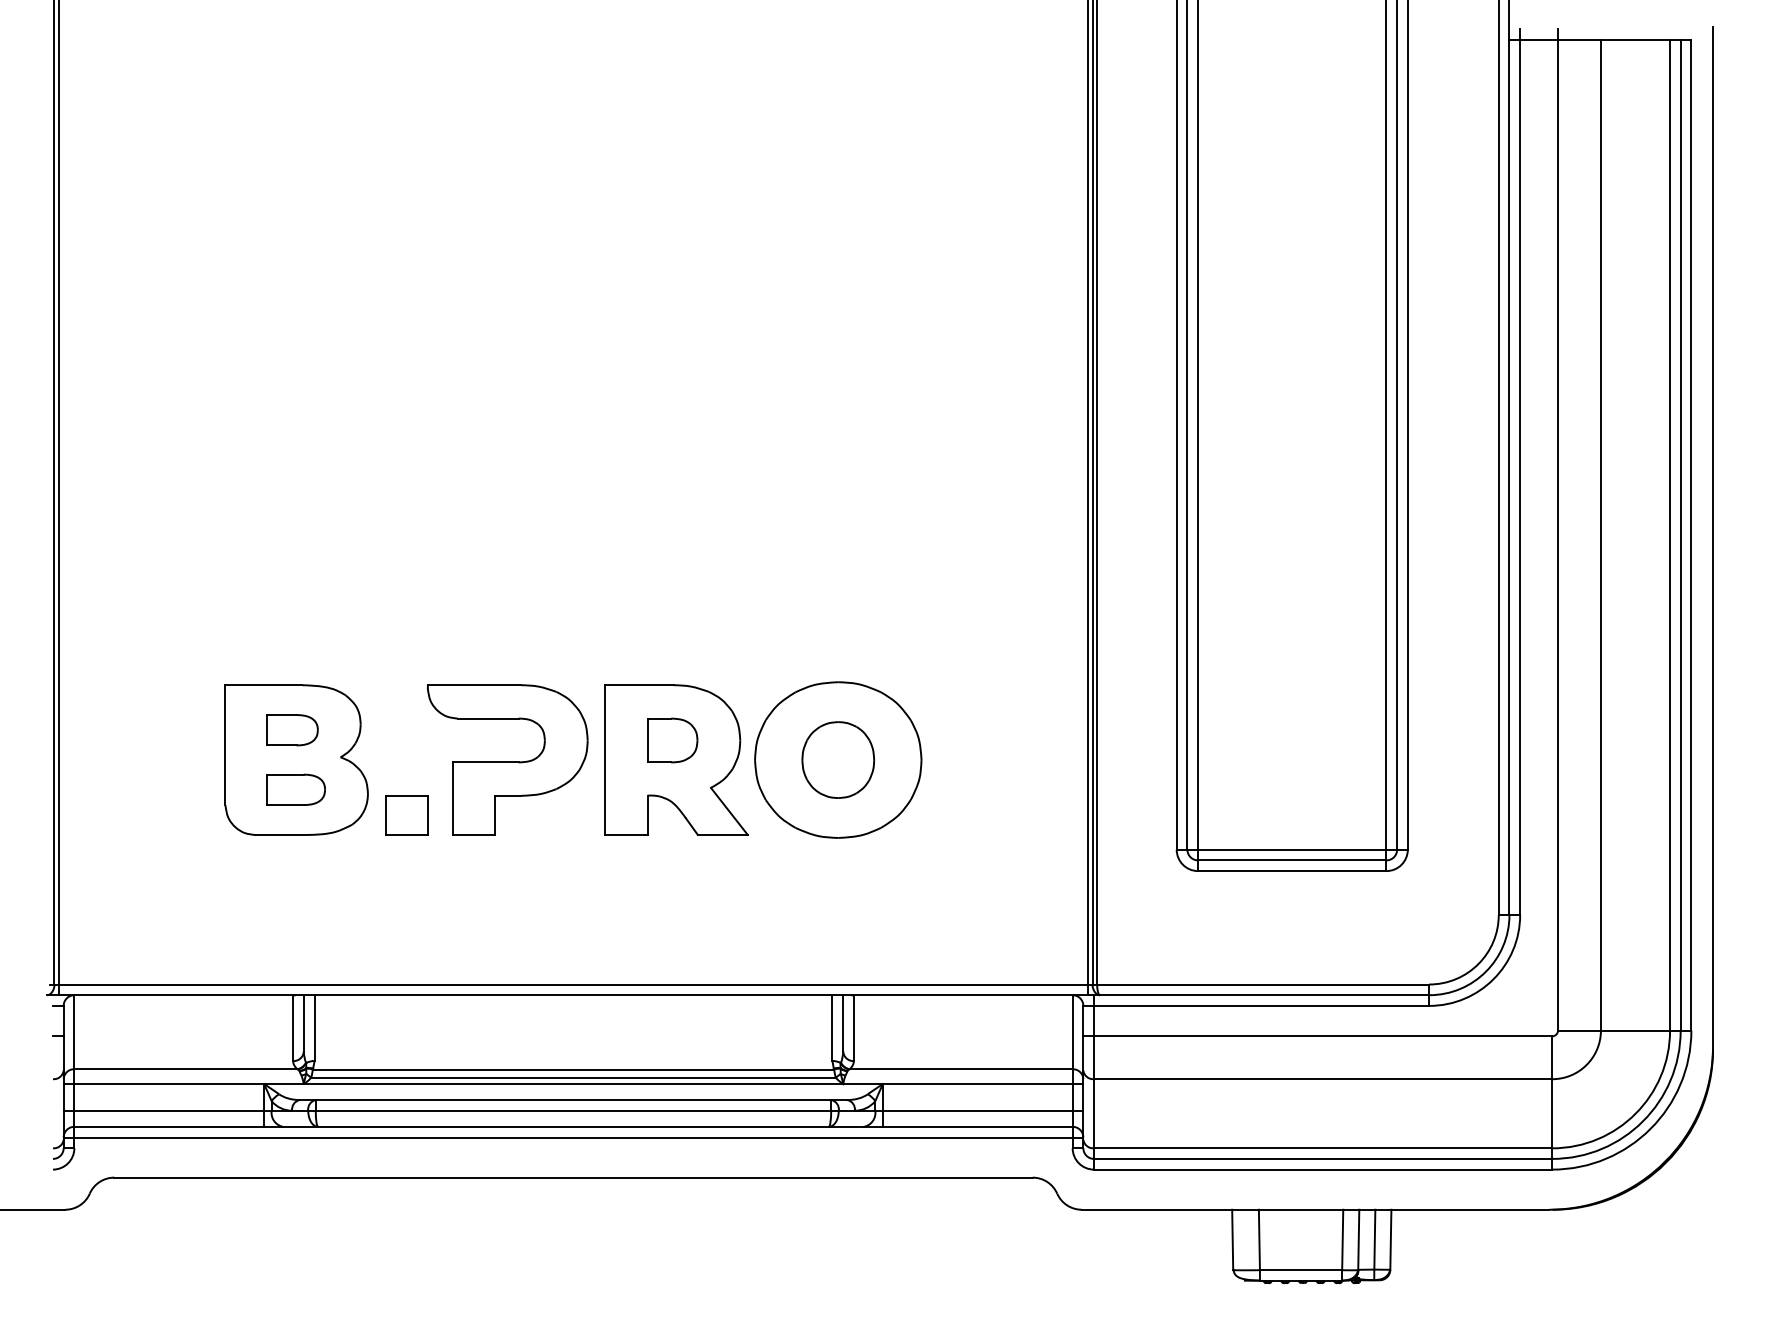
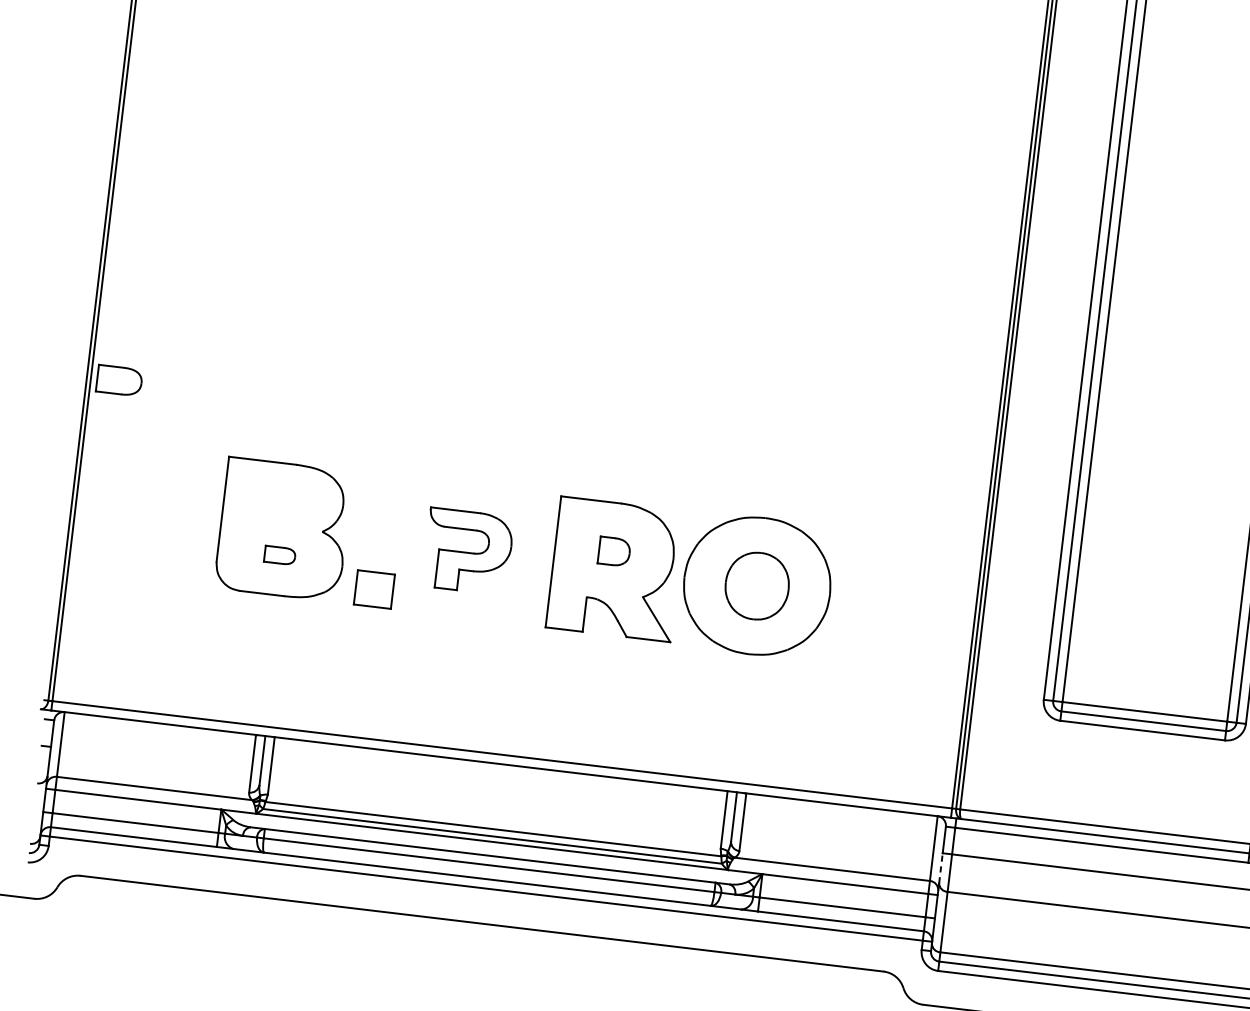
part: (292, 730) -> (119, 380), moved
part: (672, 740) -> (614, 551), size x0.7
part: (507, 759) -> (468, 551), size x0.6
part: (295, 789) -> (279, 555), size x0.6
line: (1083, 1052) -> (941, 867), solid -> dashed

